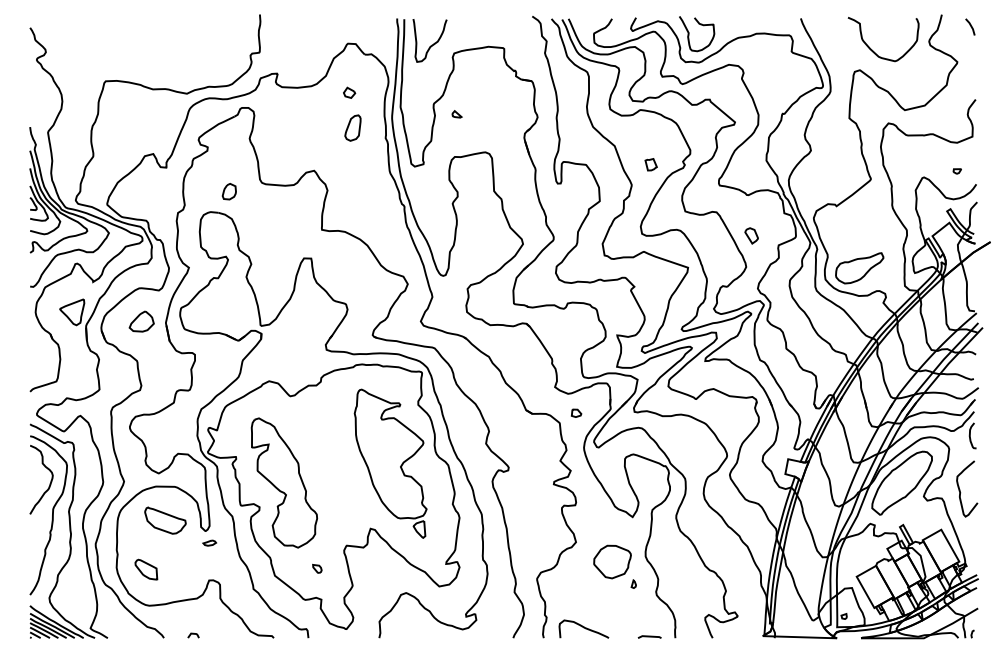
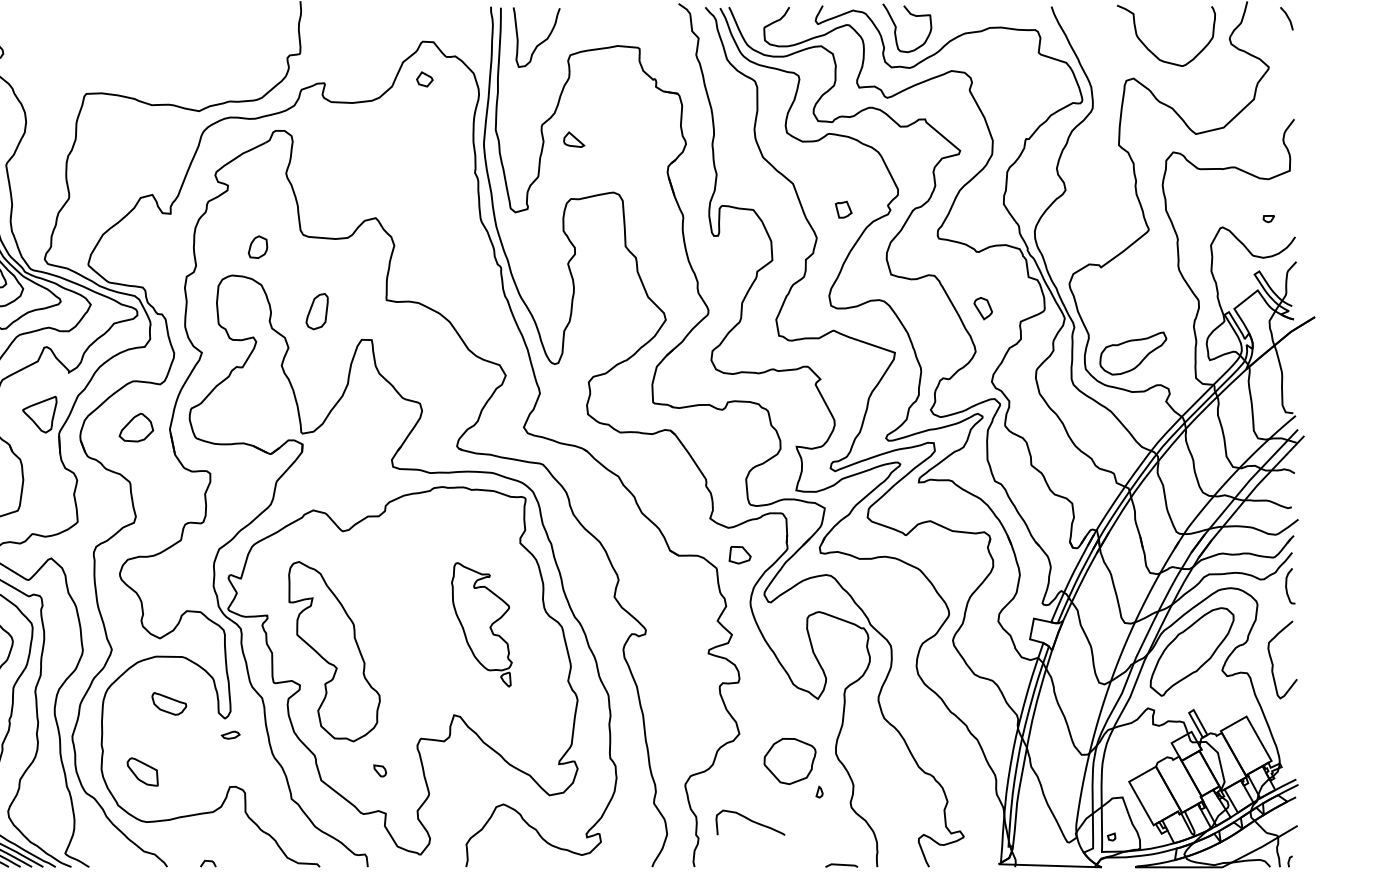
part: (349, 92) -> (424, 78), moved
part: (456, 114) -> (573, 140), size x1.6
part: (352, 127) -> (316, 310), moved
part: (576, 412) -> (740, 553), size x1.6
part: (390, 463) -> (481, 624), size x0.6
part: (165, 520) -> (169, 703), size x0.6
curve: (583, 628) -> (749, 821), moved

